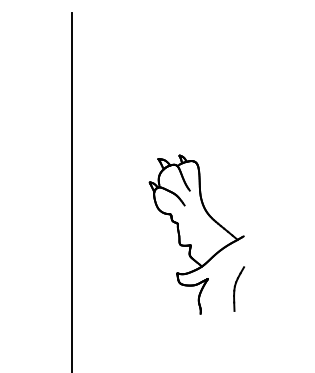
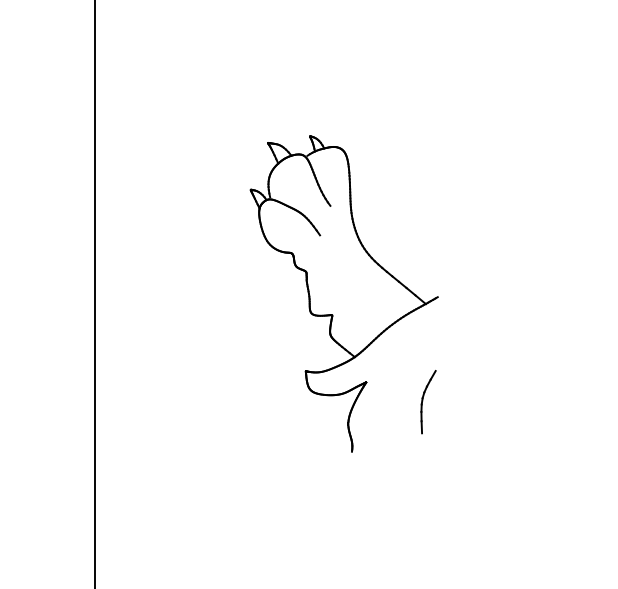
part: (238, 288) -> (427, 401), size x0.71

